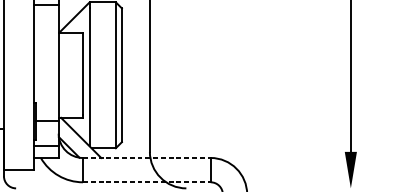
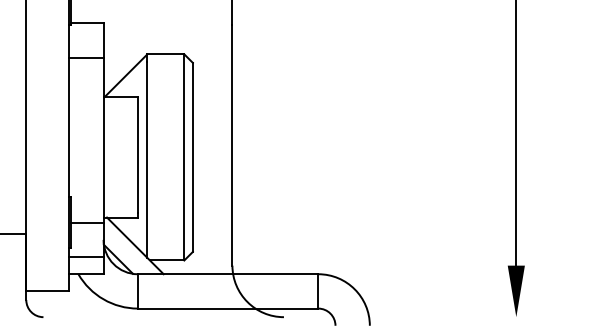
line: (147, 158) -> (228, 274), dashed -> solid
line: (147, 182) -> (228, 308), dashed -> solid

